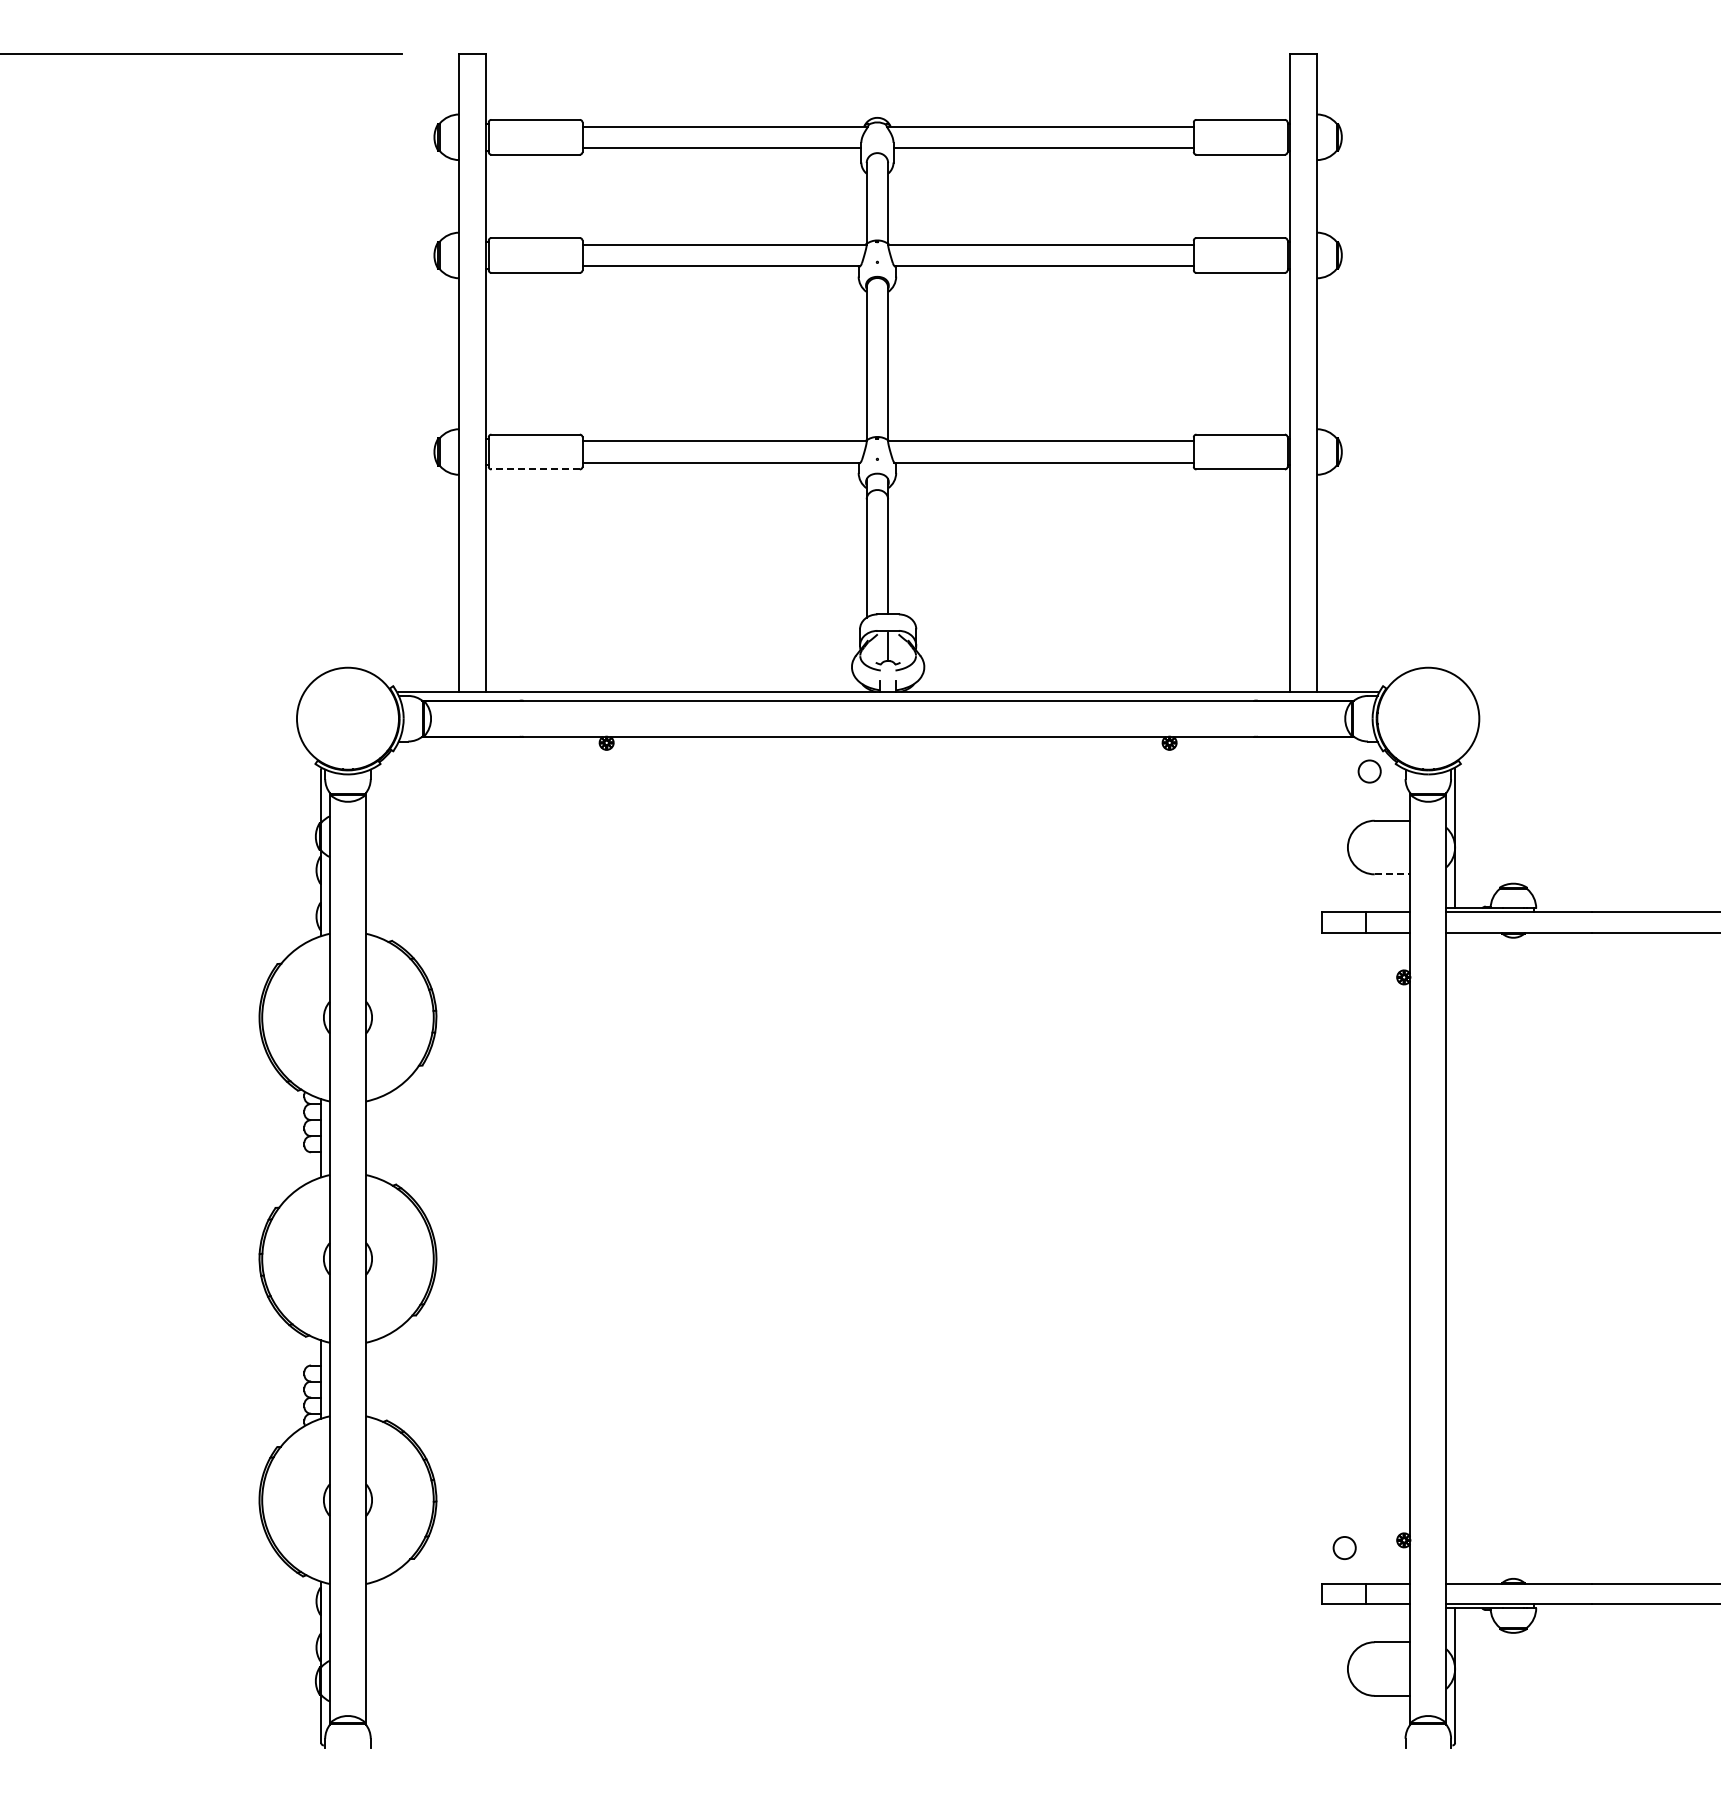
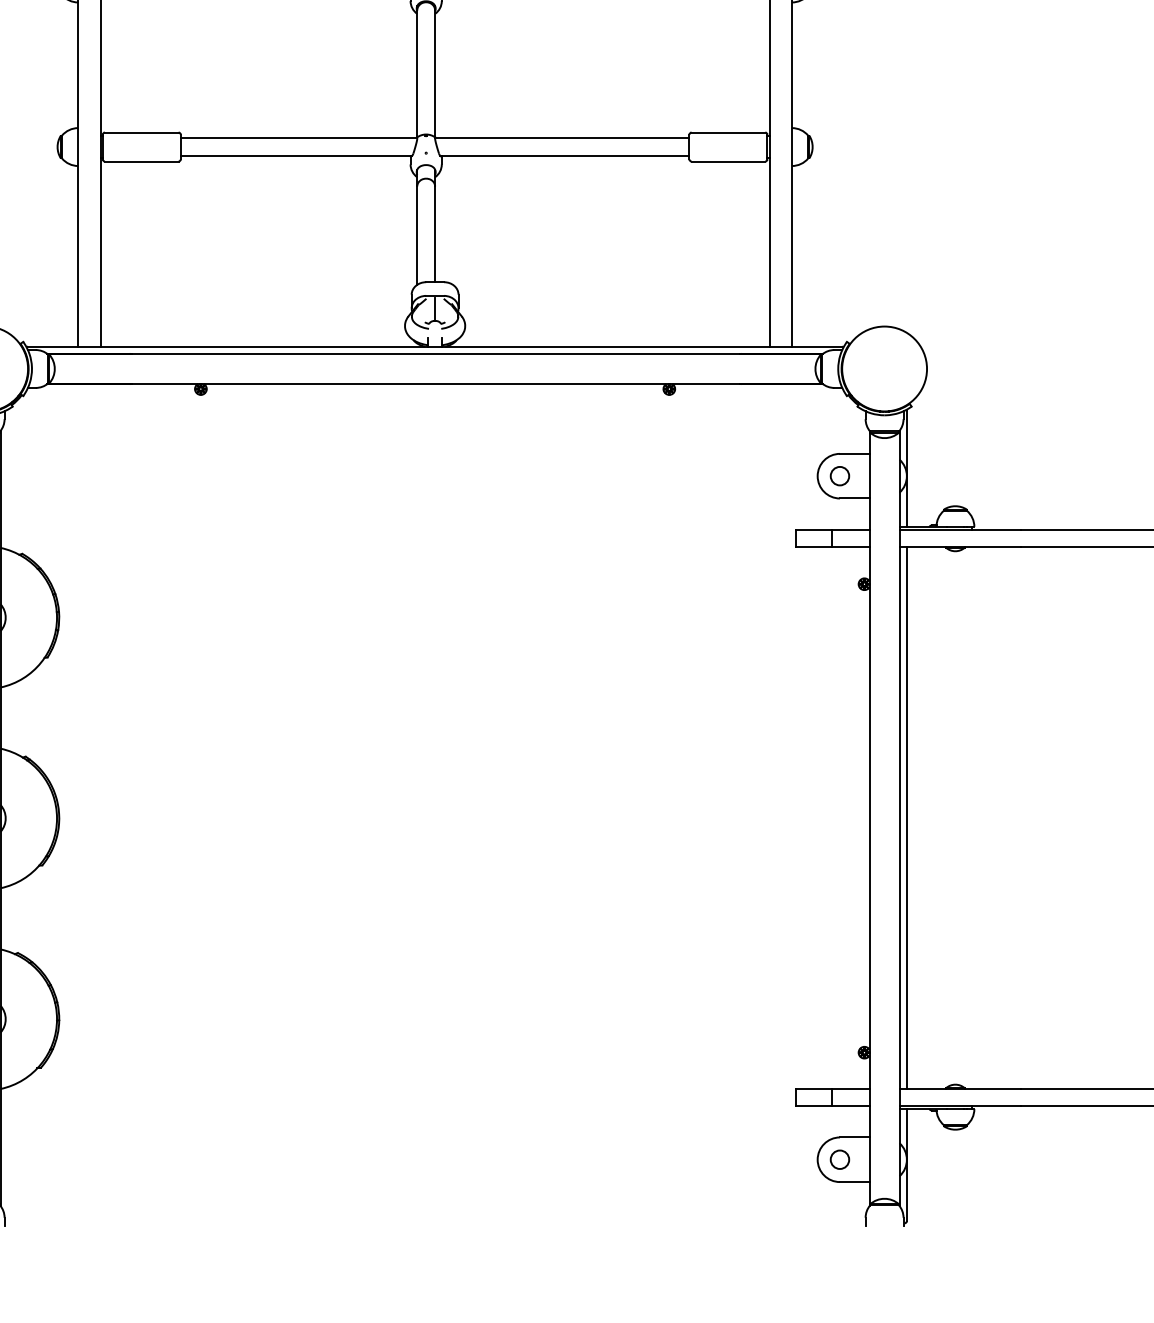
line: (535, 469) -> (141, 161), dashed -> solid
circle: (1369, 771) -> (839, 476), moved
line: (1392, 874) -> (854, 498), dashed -> solid
line: (1455, 1258) -> (907, 818), added
circle: (1344, 1547) -> (839, 1159), moved

